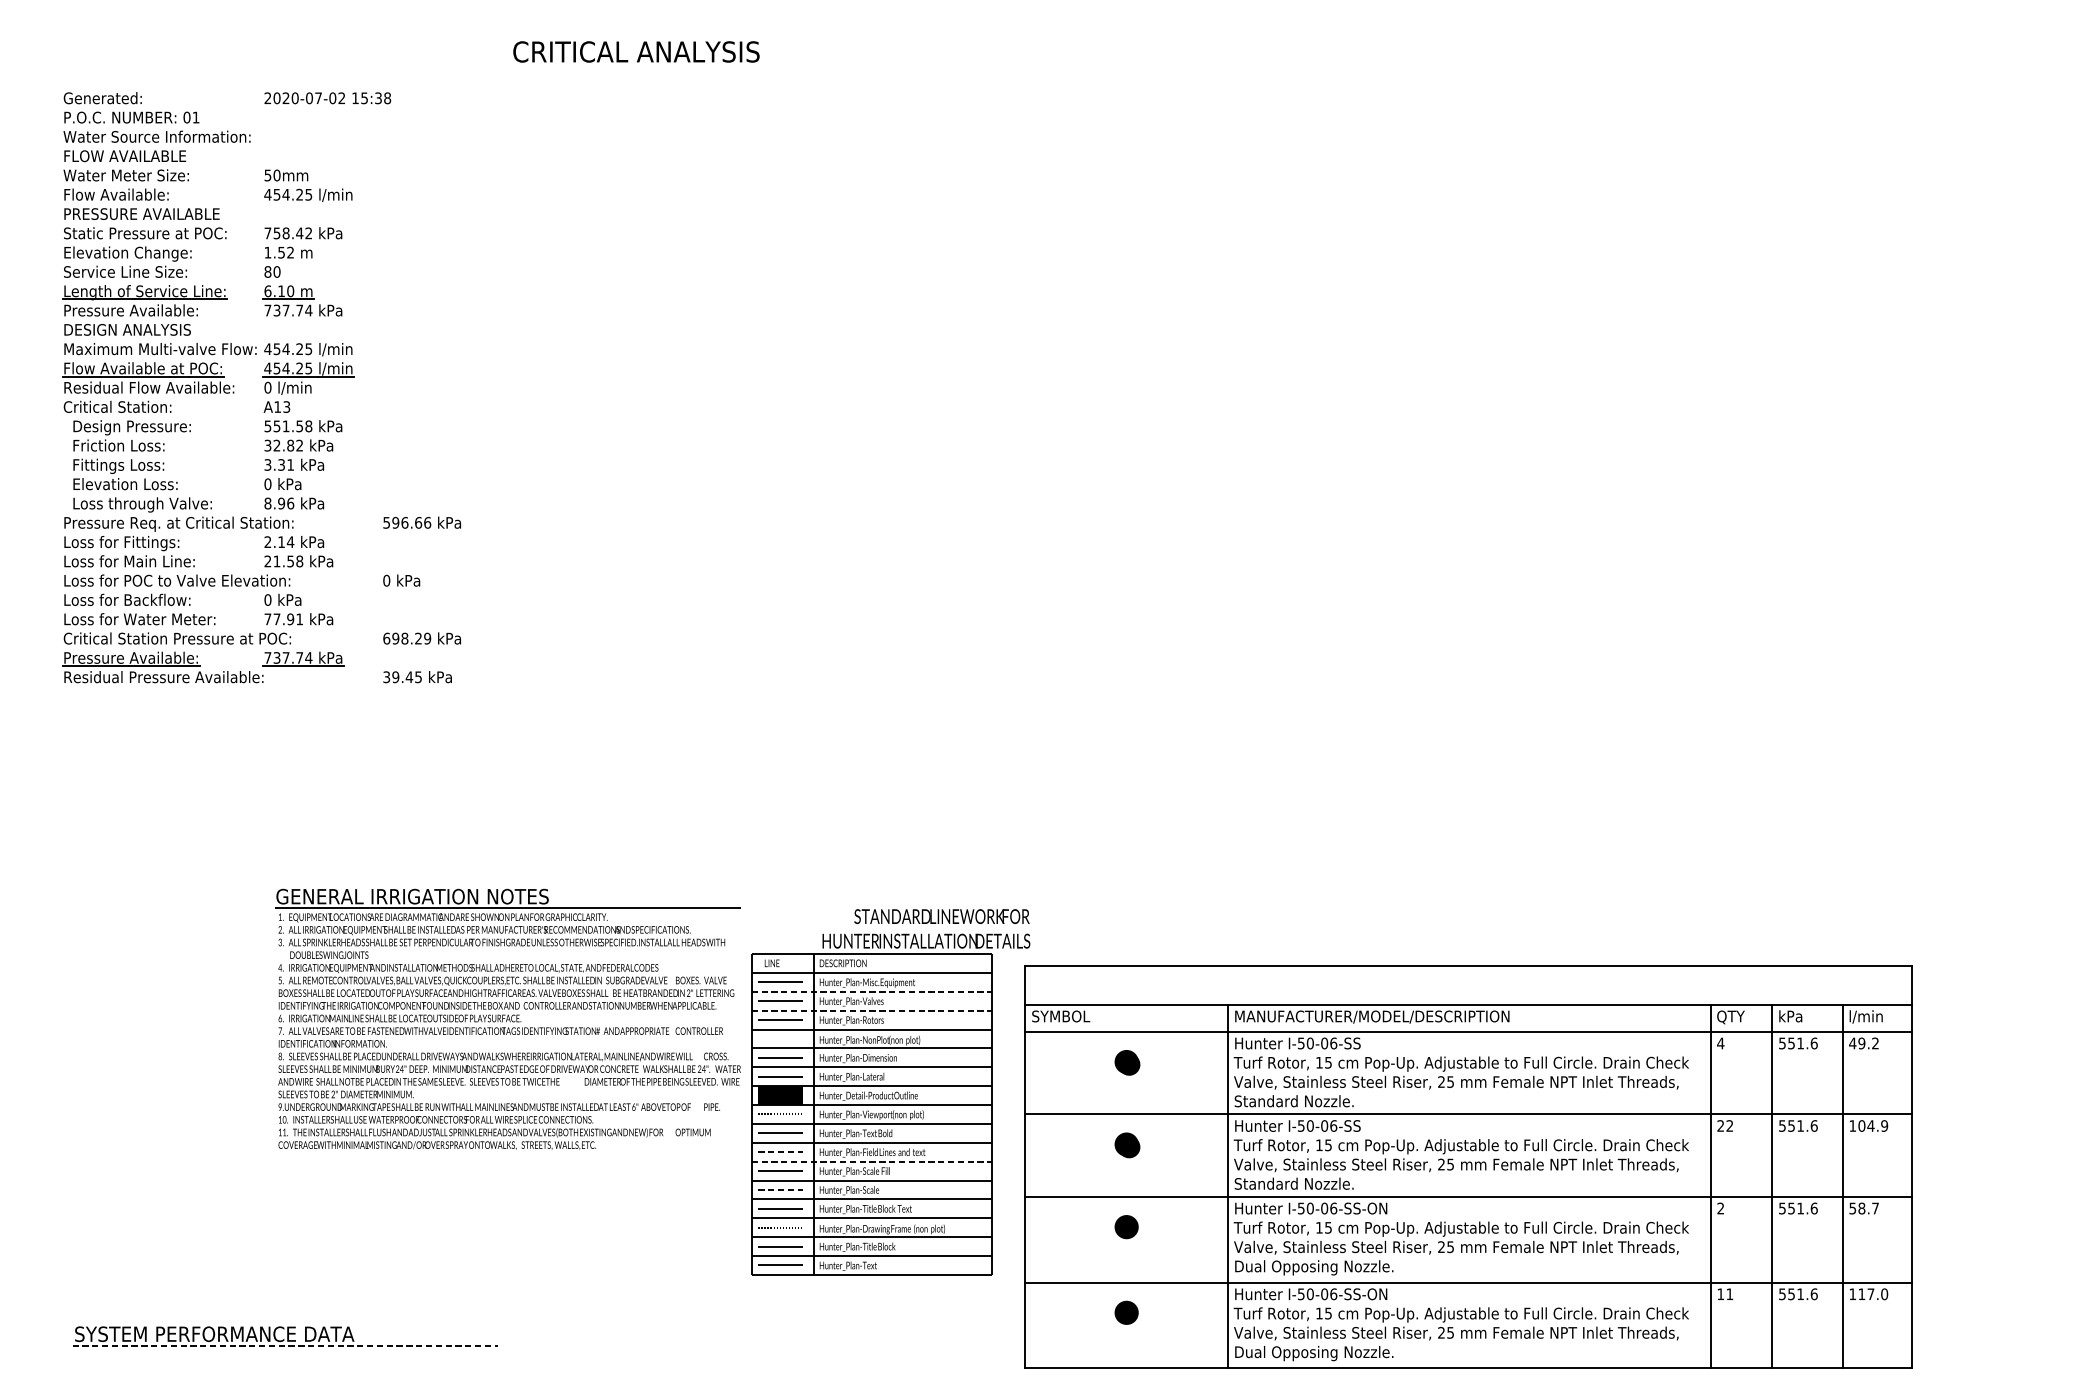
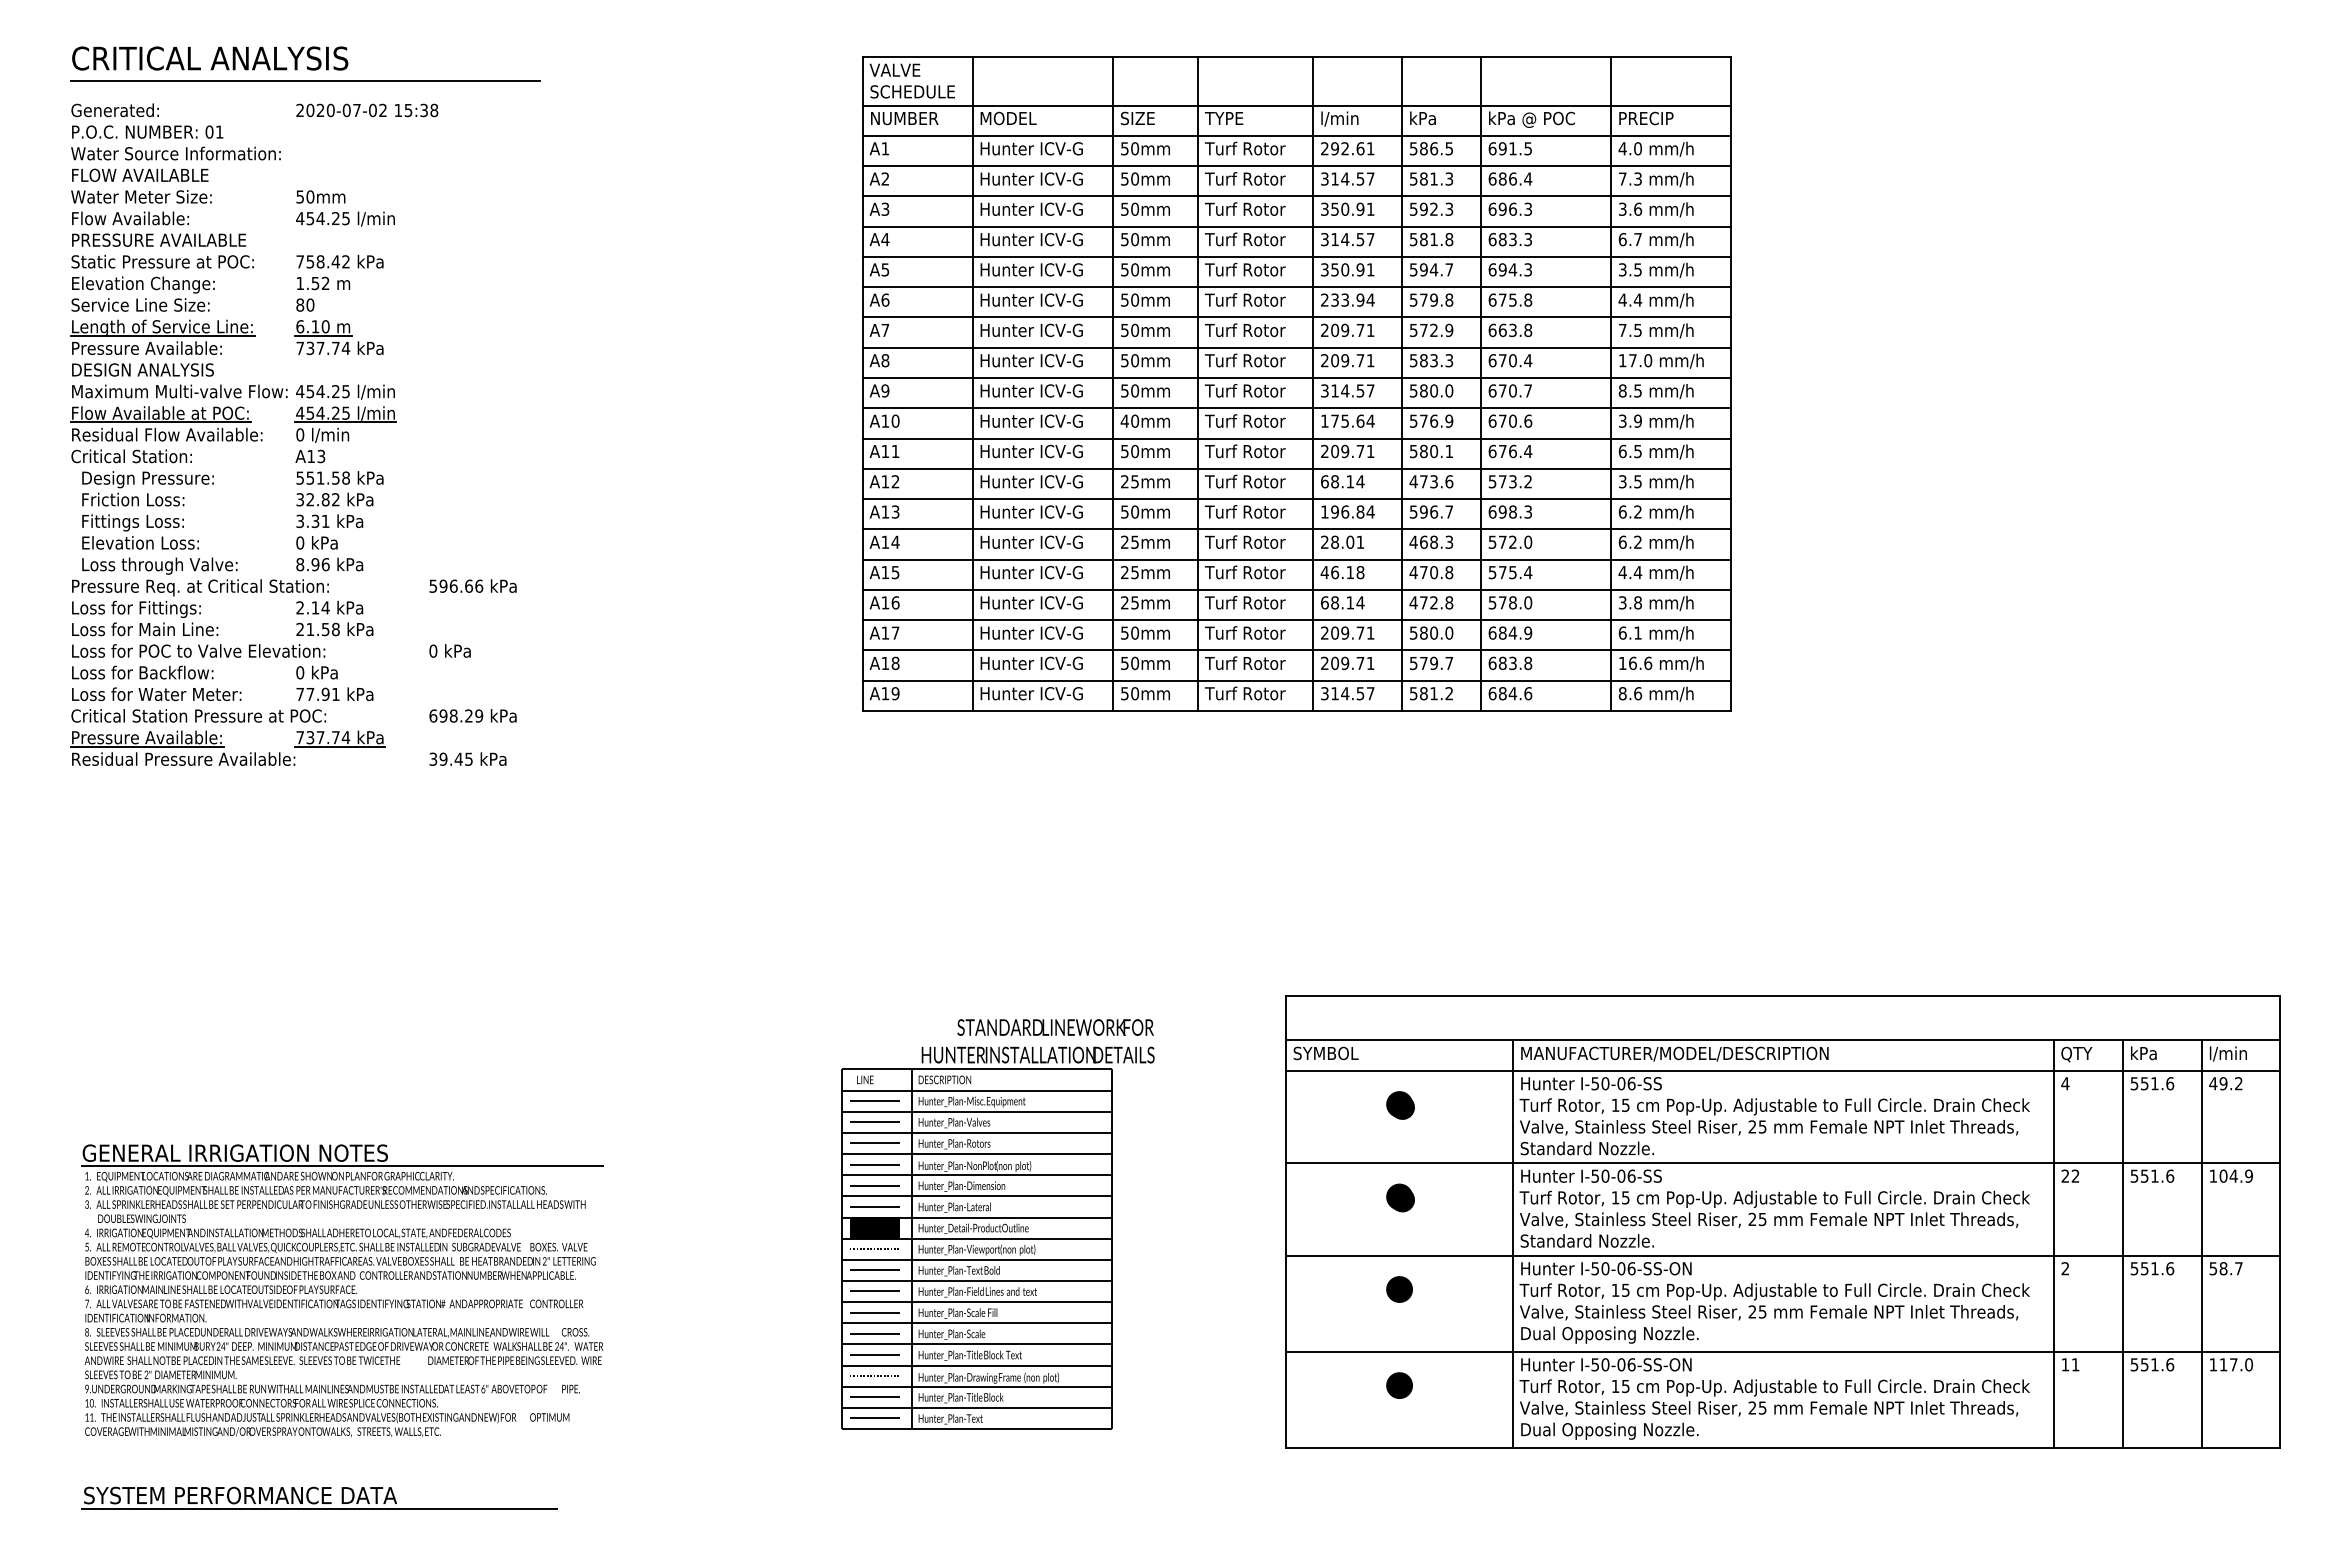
text: (636, 51) -> (210, 58), moved
line: (272, 72) -> (305, 81), added
part: (1156, 341) -> (1296, 383), added
line: (872, 991) -> (977, 1111), dashed -> solid
line: (872, 1010) -> (977, 1132), dashed -> solid
part: (508, 1019) -> (342, 1290), moved
line: (780, 1038) -> (874, 1164), added
line: (781, 1152) -> (875, 1291), dashed -> solid
line: (872, 1161) -> (977, 1302), dashed -> solid
part: (1468, 1166) -> (1782, 1221), moved
line: (781, 1189) -> (875, 1333), dashed -> solid
line: (286, 1345) -> (320, 1508), dashed -> solid

